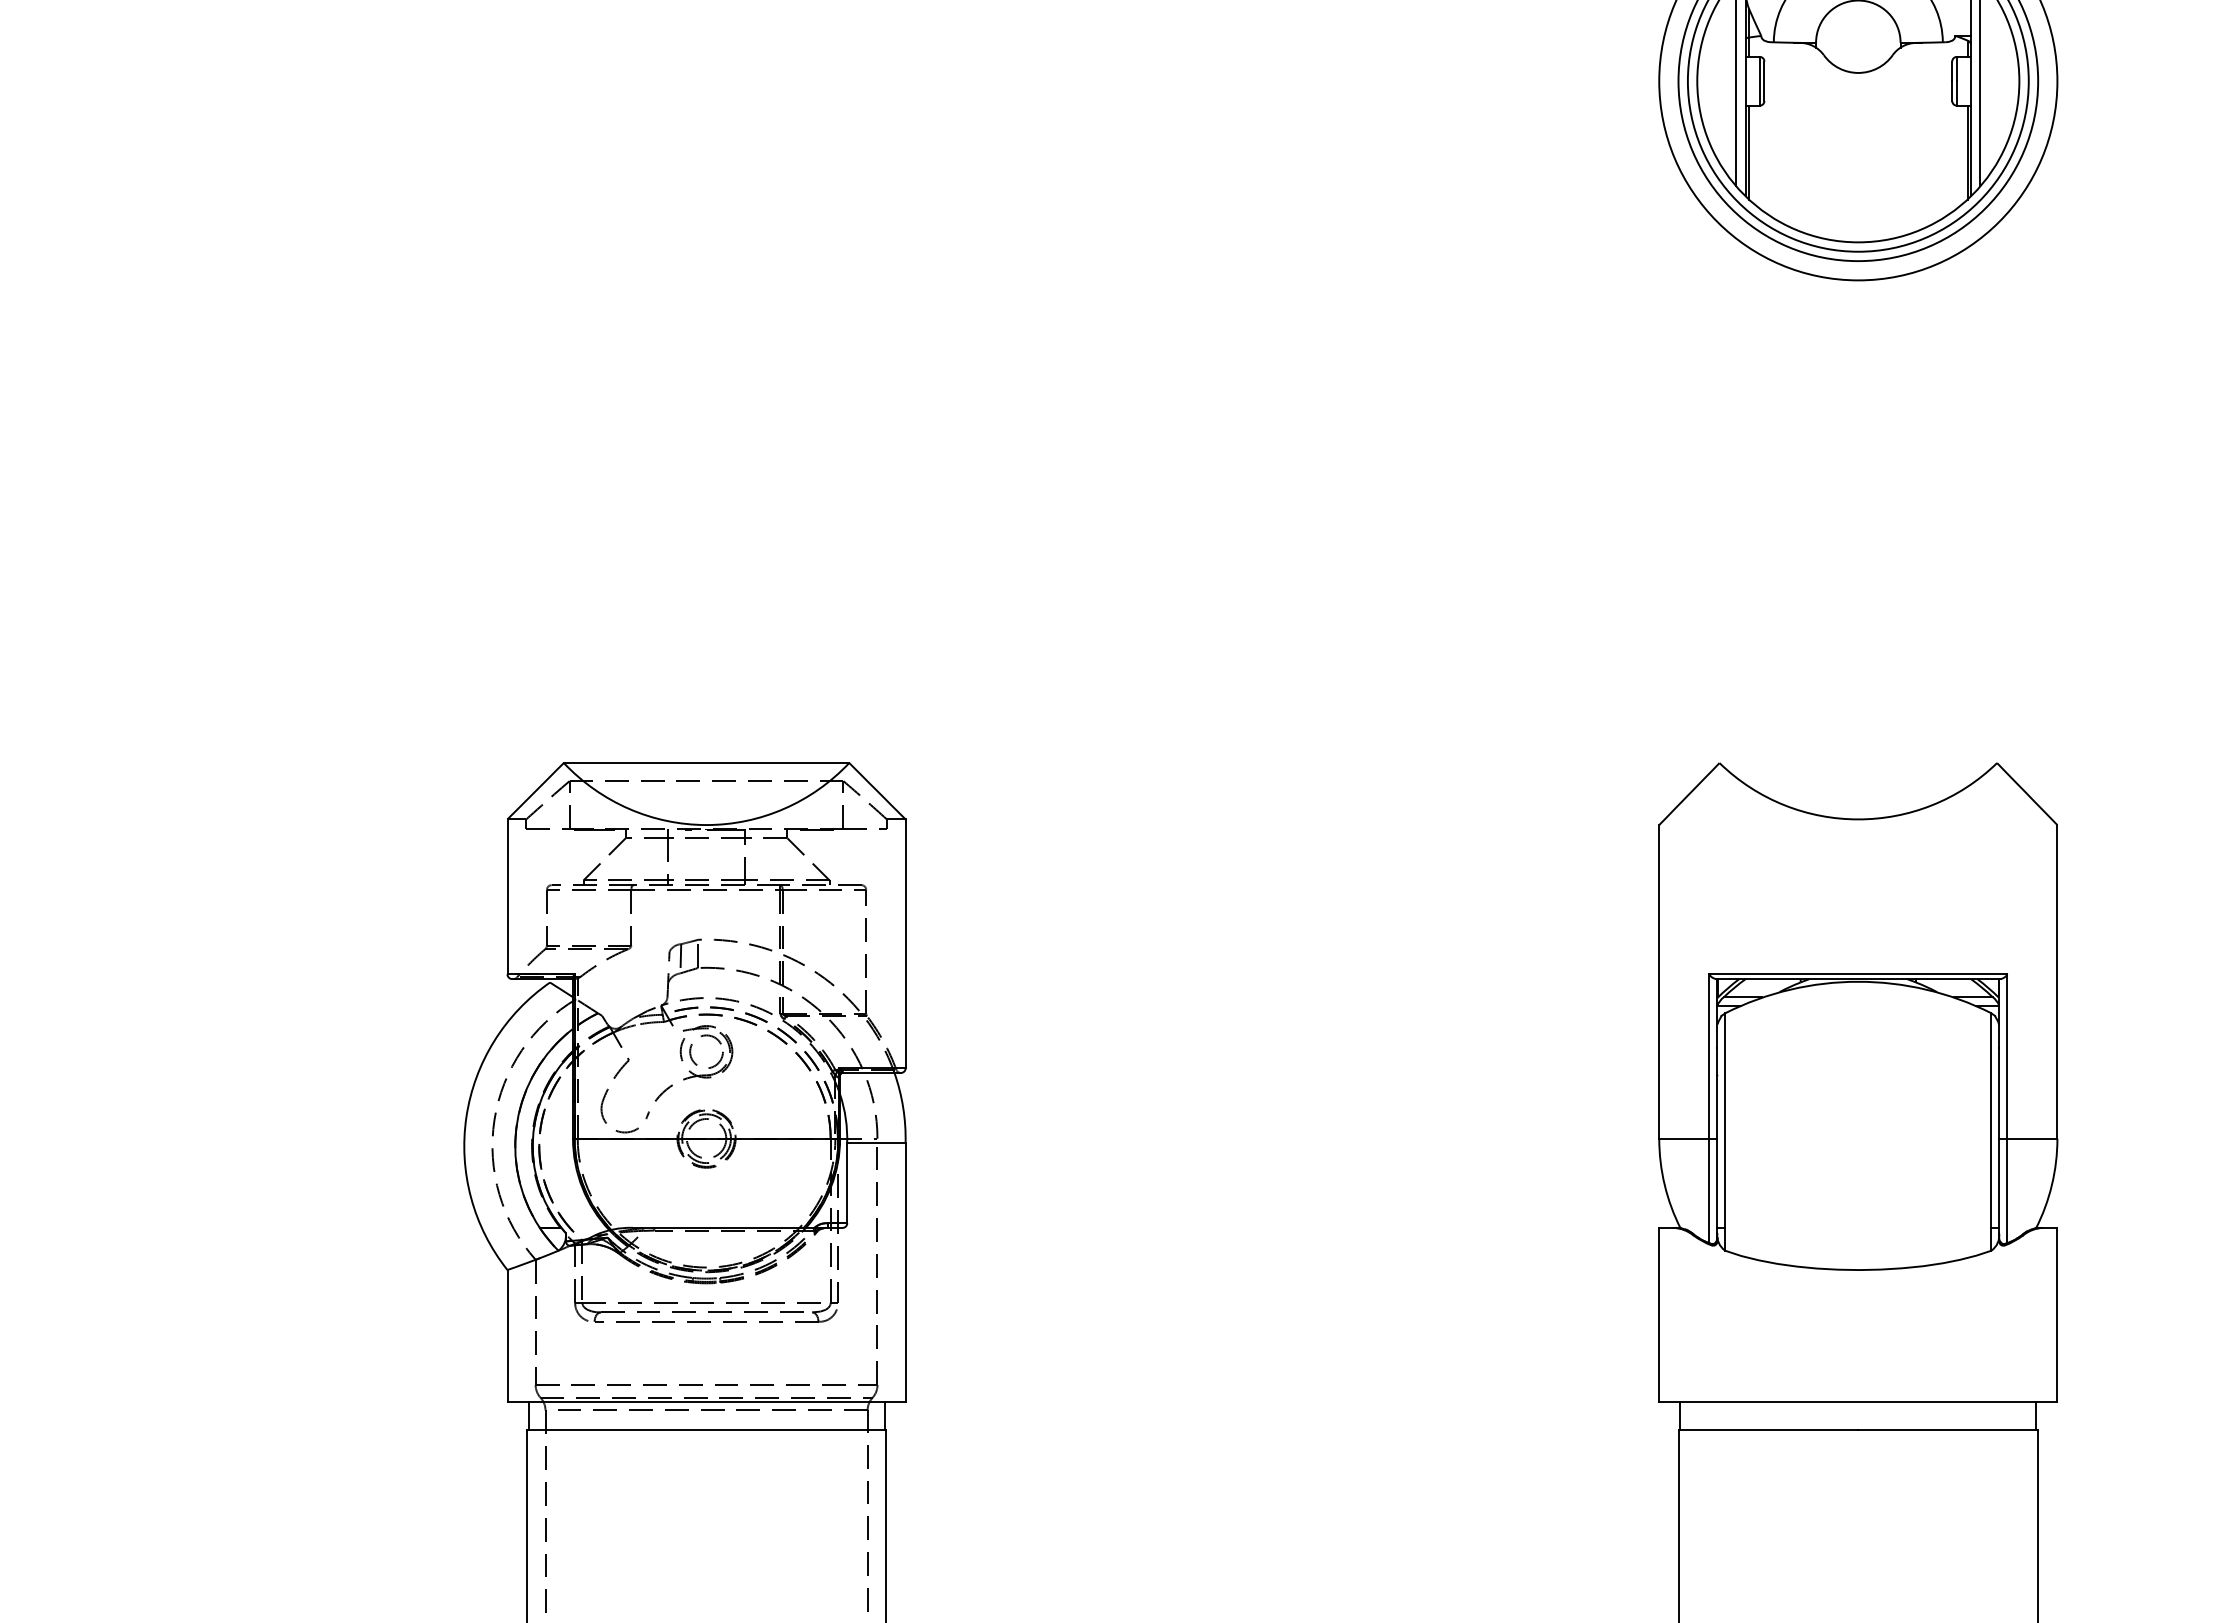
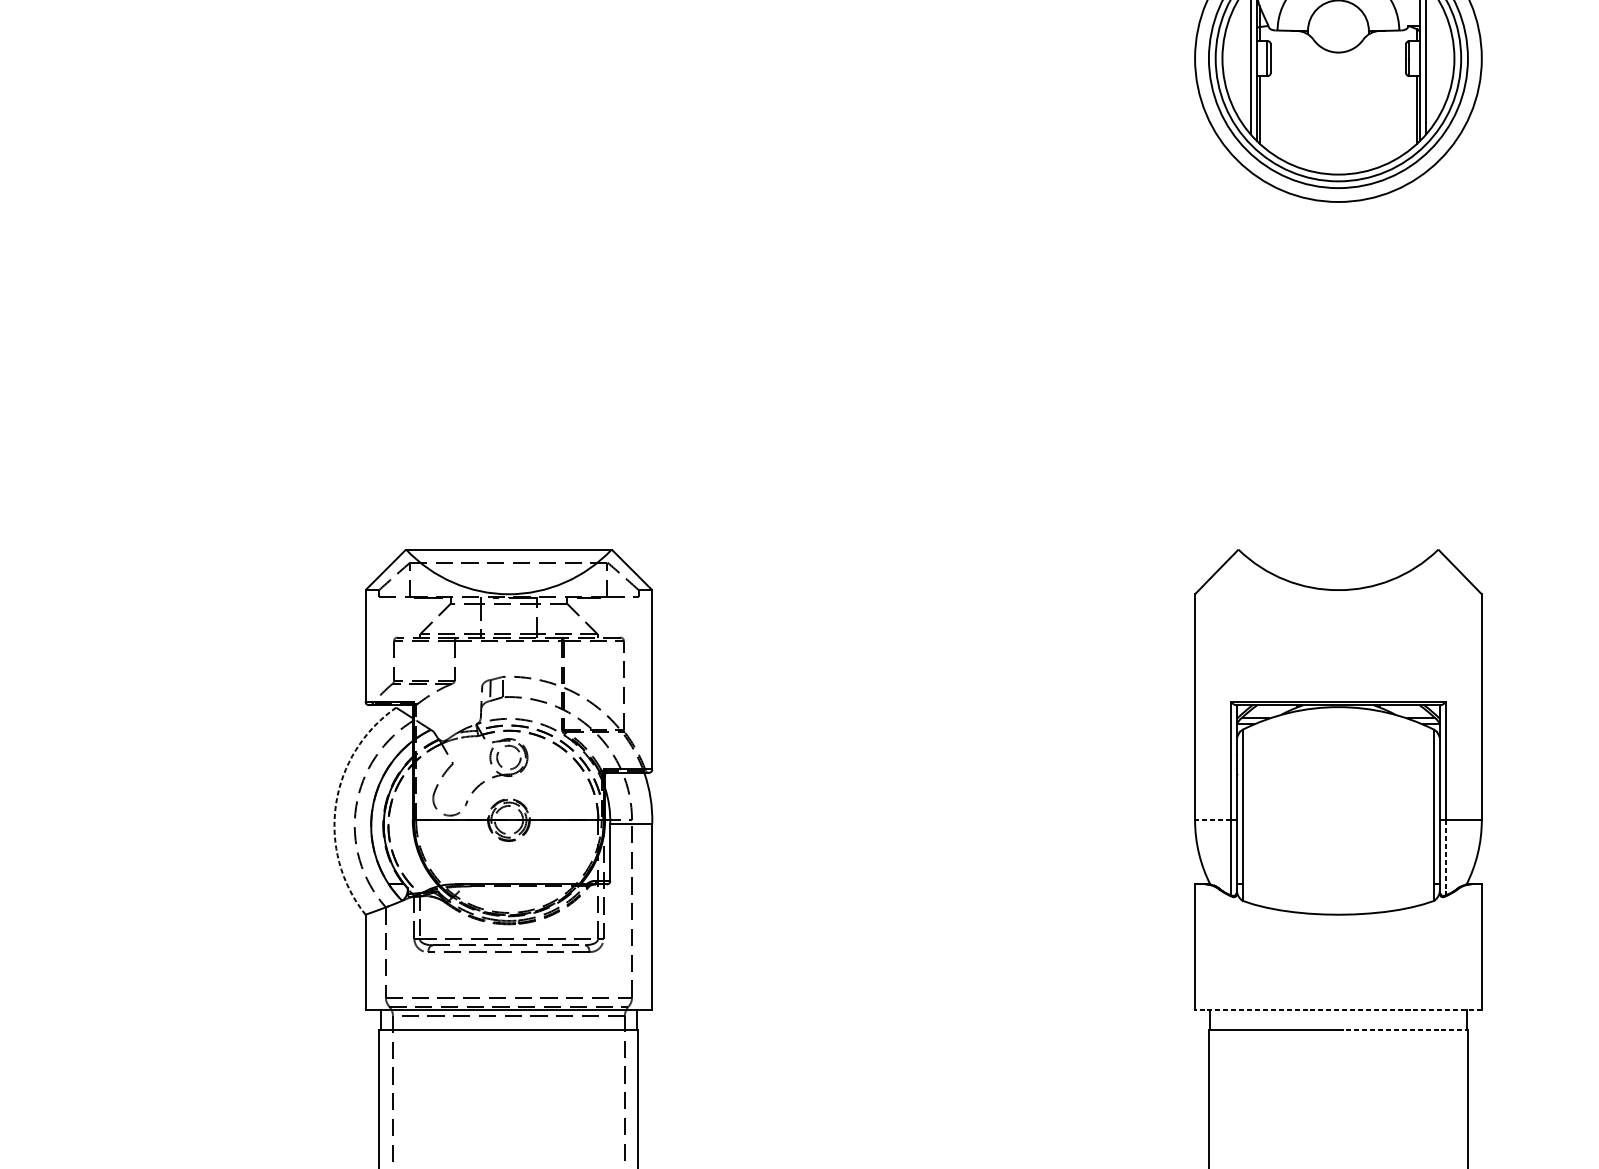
arc: (466, 1117) -> (336, 804), solid -> dashed
line: (1684, 1138) -> (1213, 820), solid -> dashed
line: (2007, 1191) -> (1445, 858), solid -> dashed
line: (1857, 1401) -> (1337, 1009), solid -> dashed
line: (1948, 1429) -> (1403, 1029), solid -> dashed

